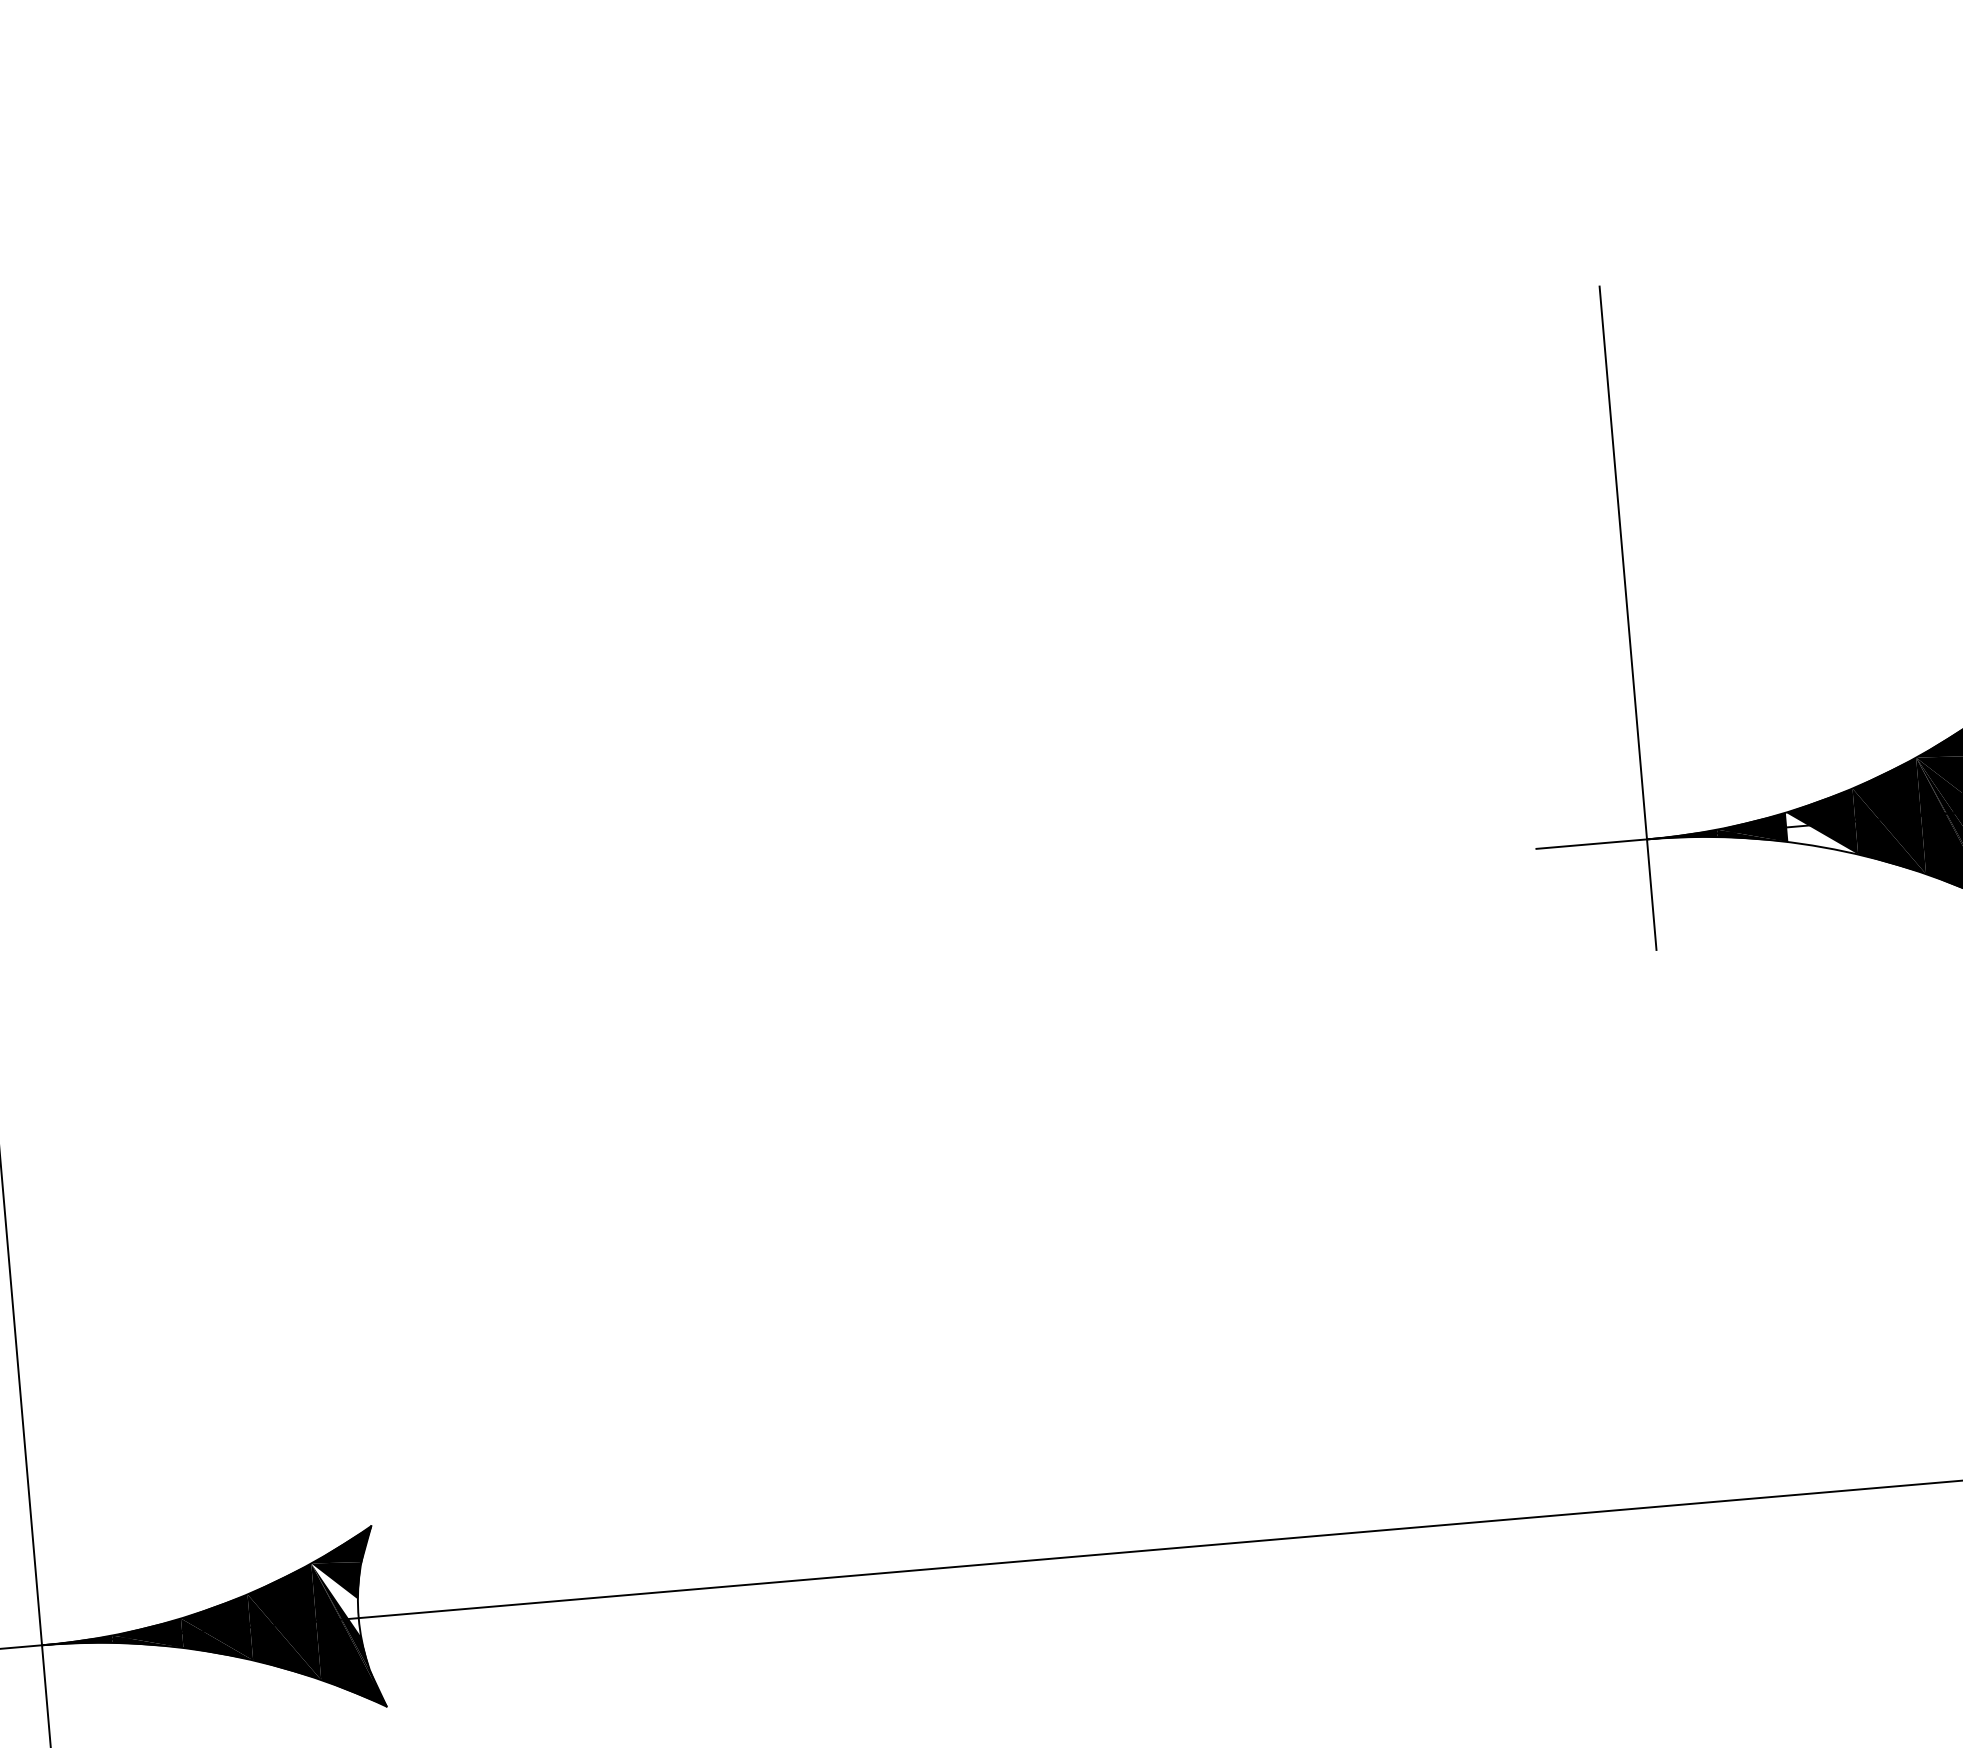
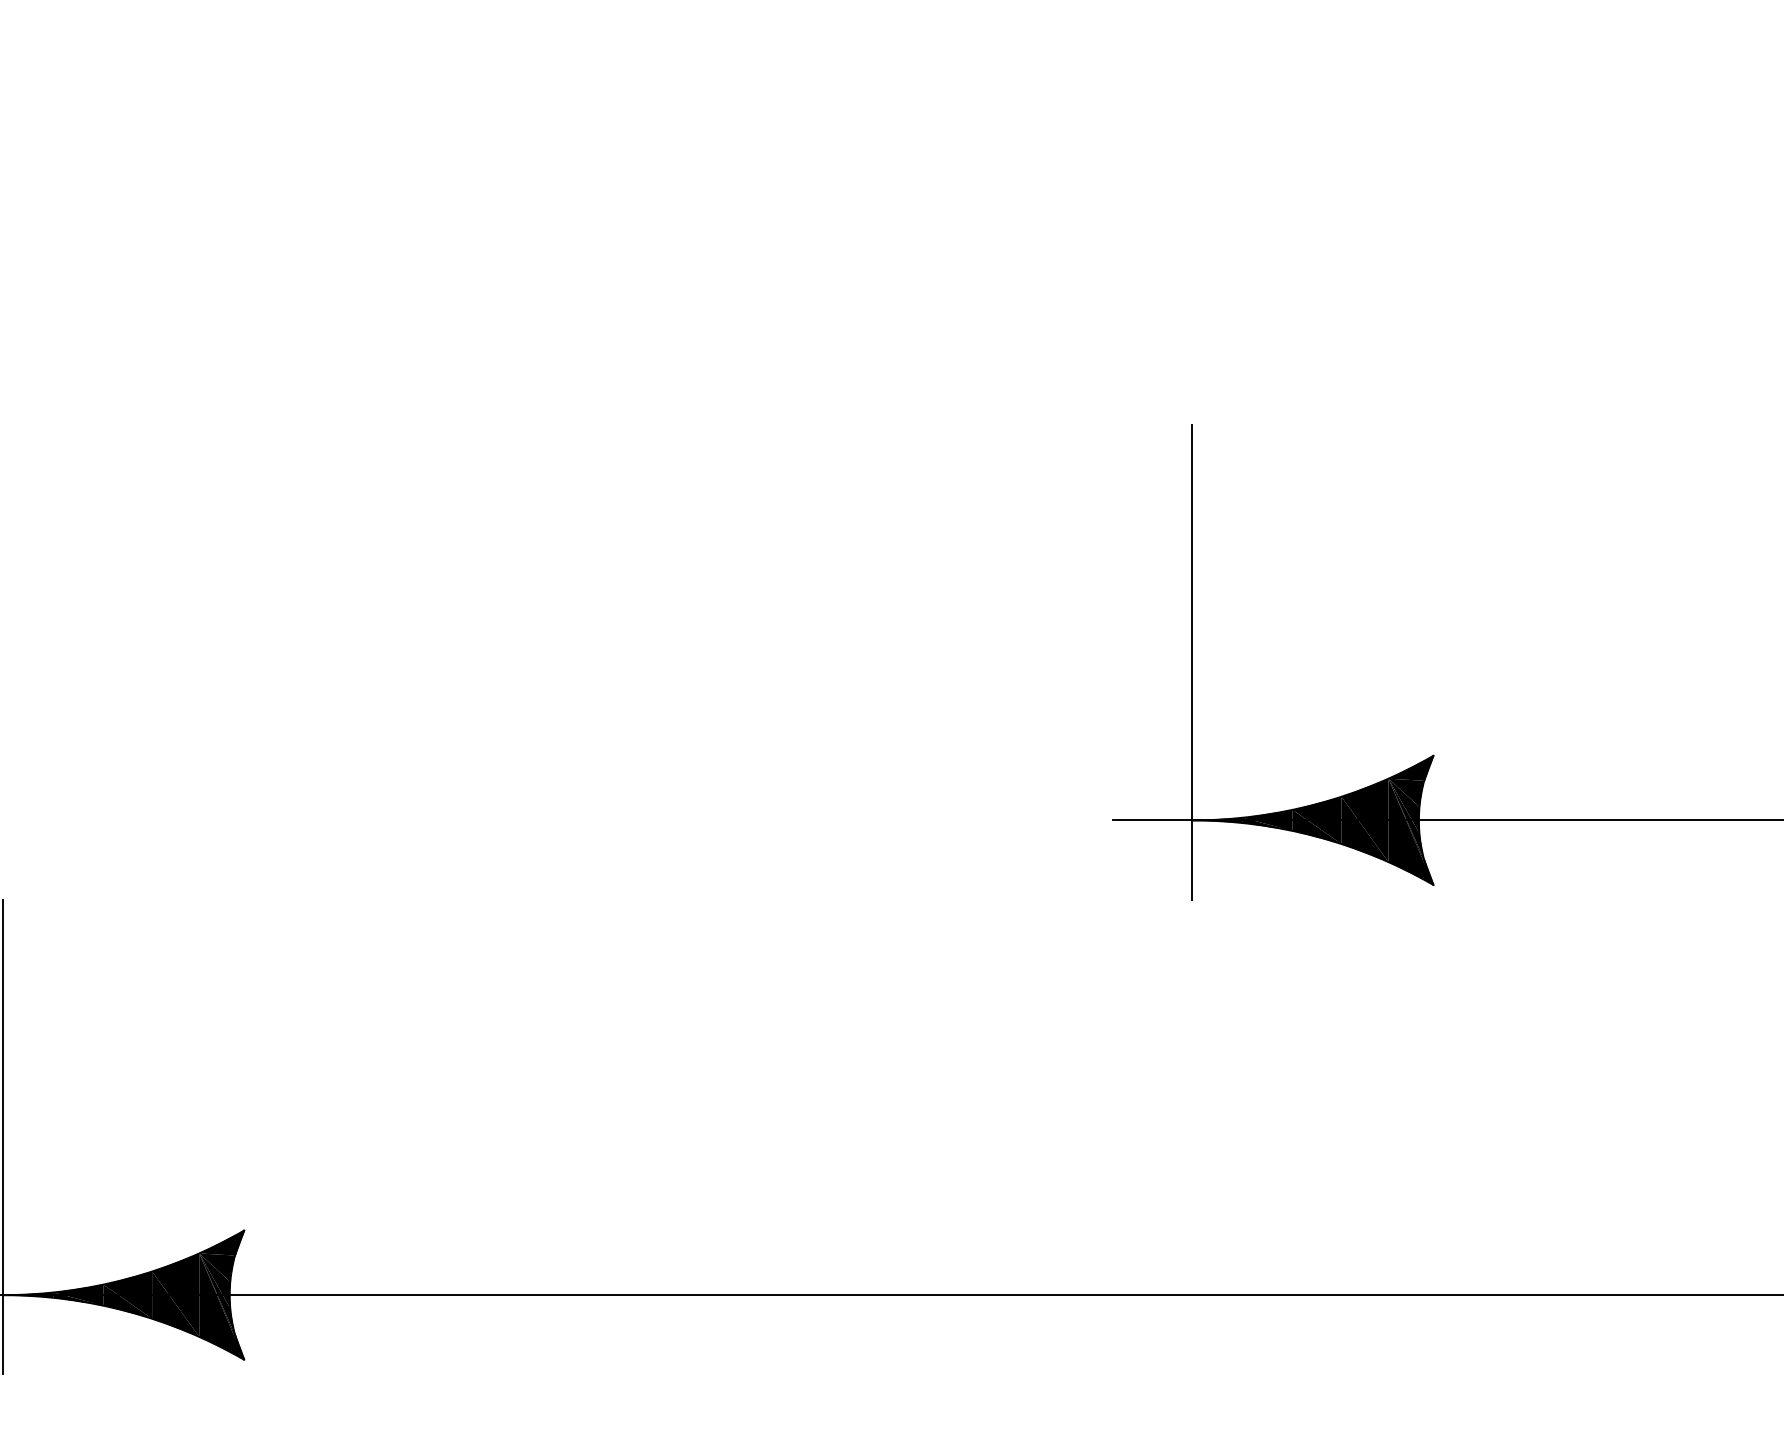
fill: (1821, 833) -> (1316, 826), added
fill: (335, 1599) -> (214, 1280), added

